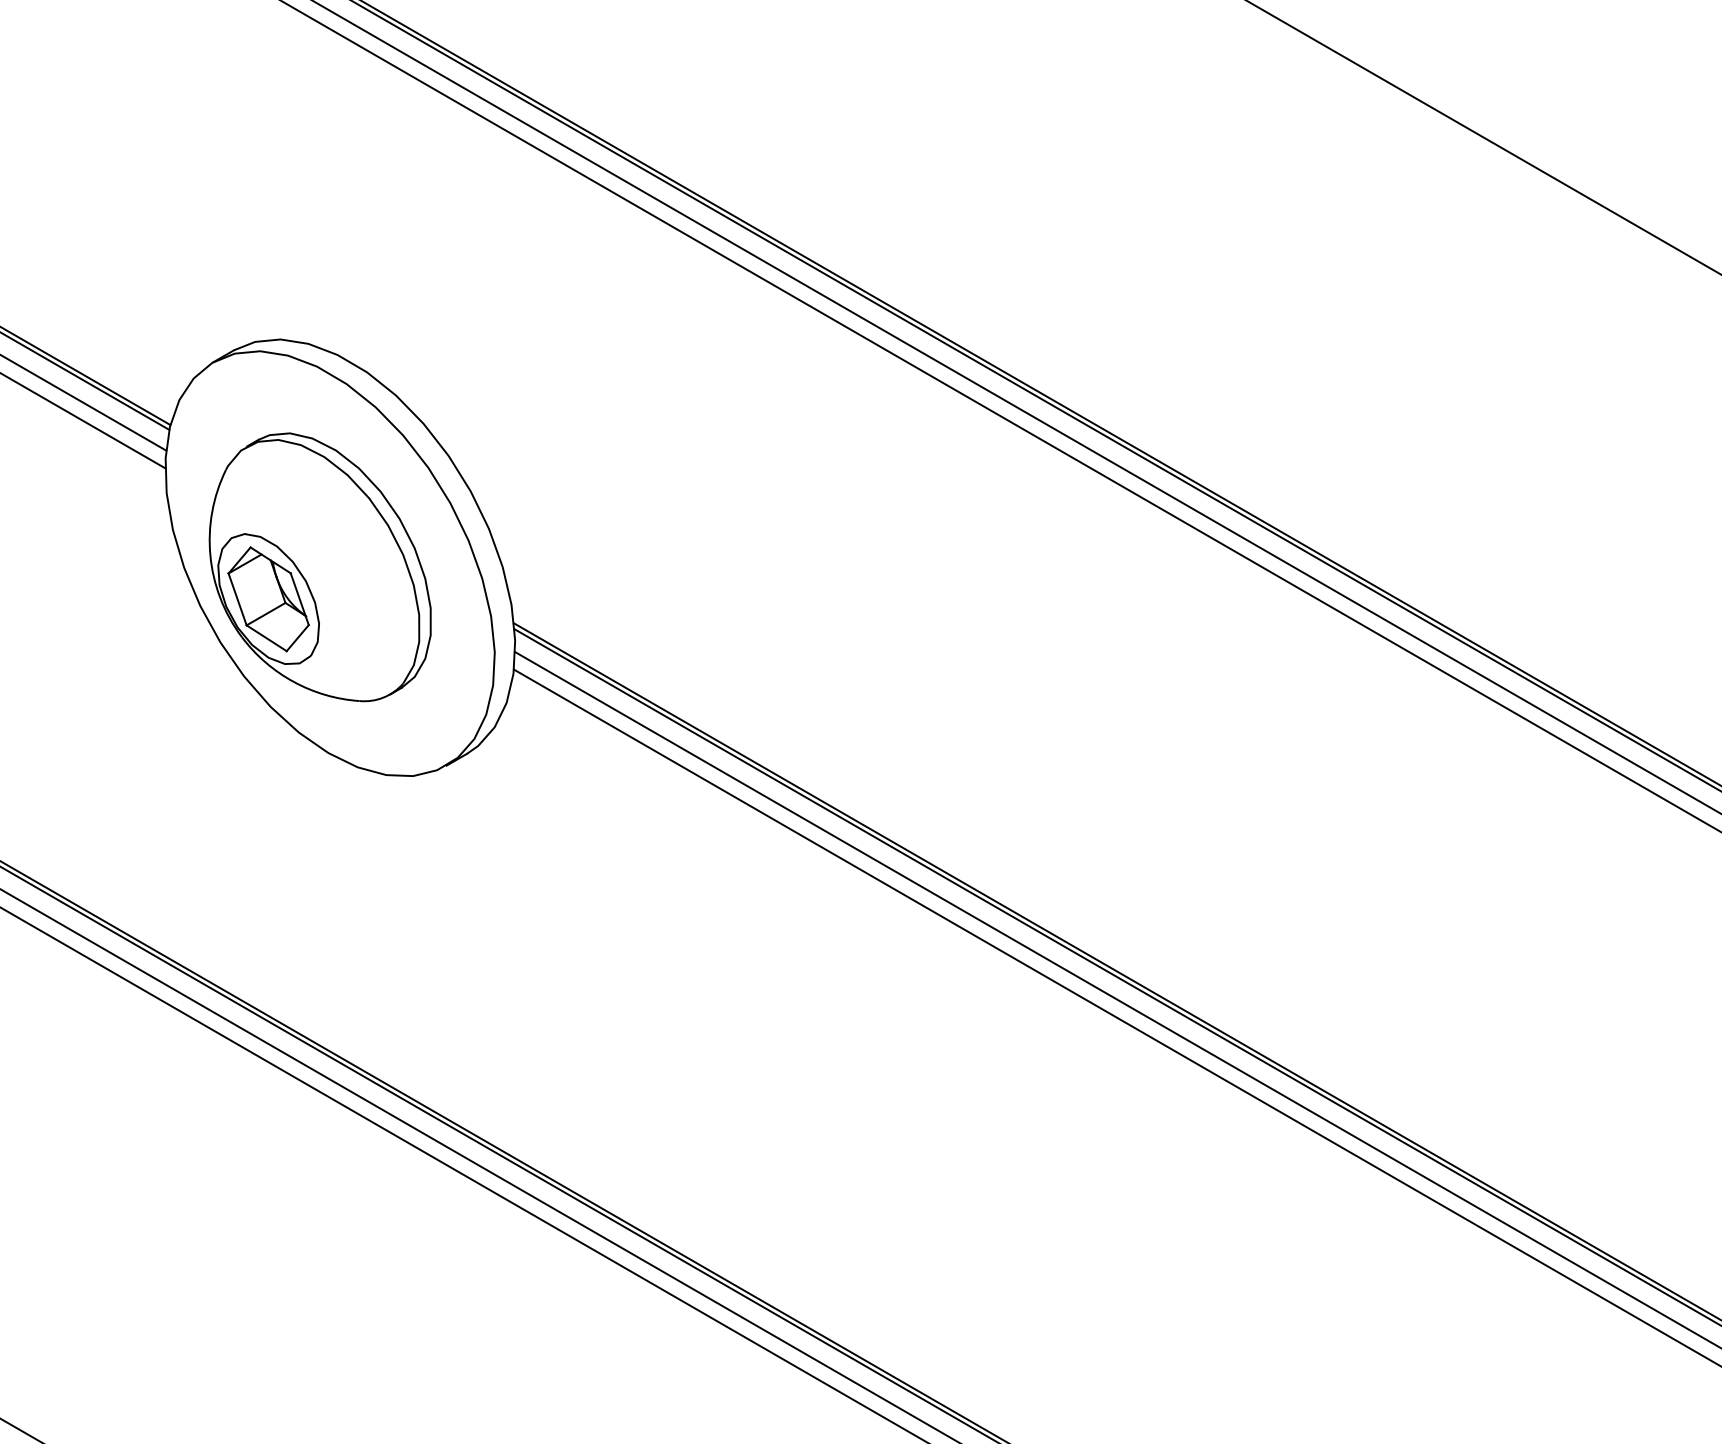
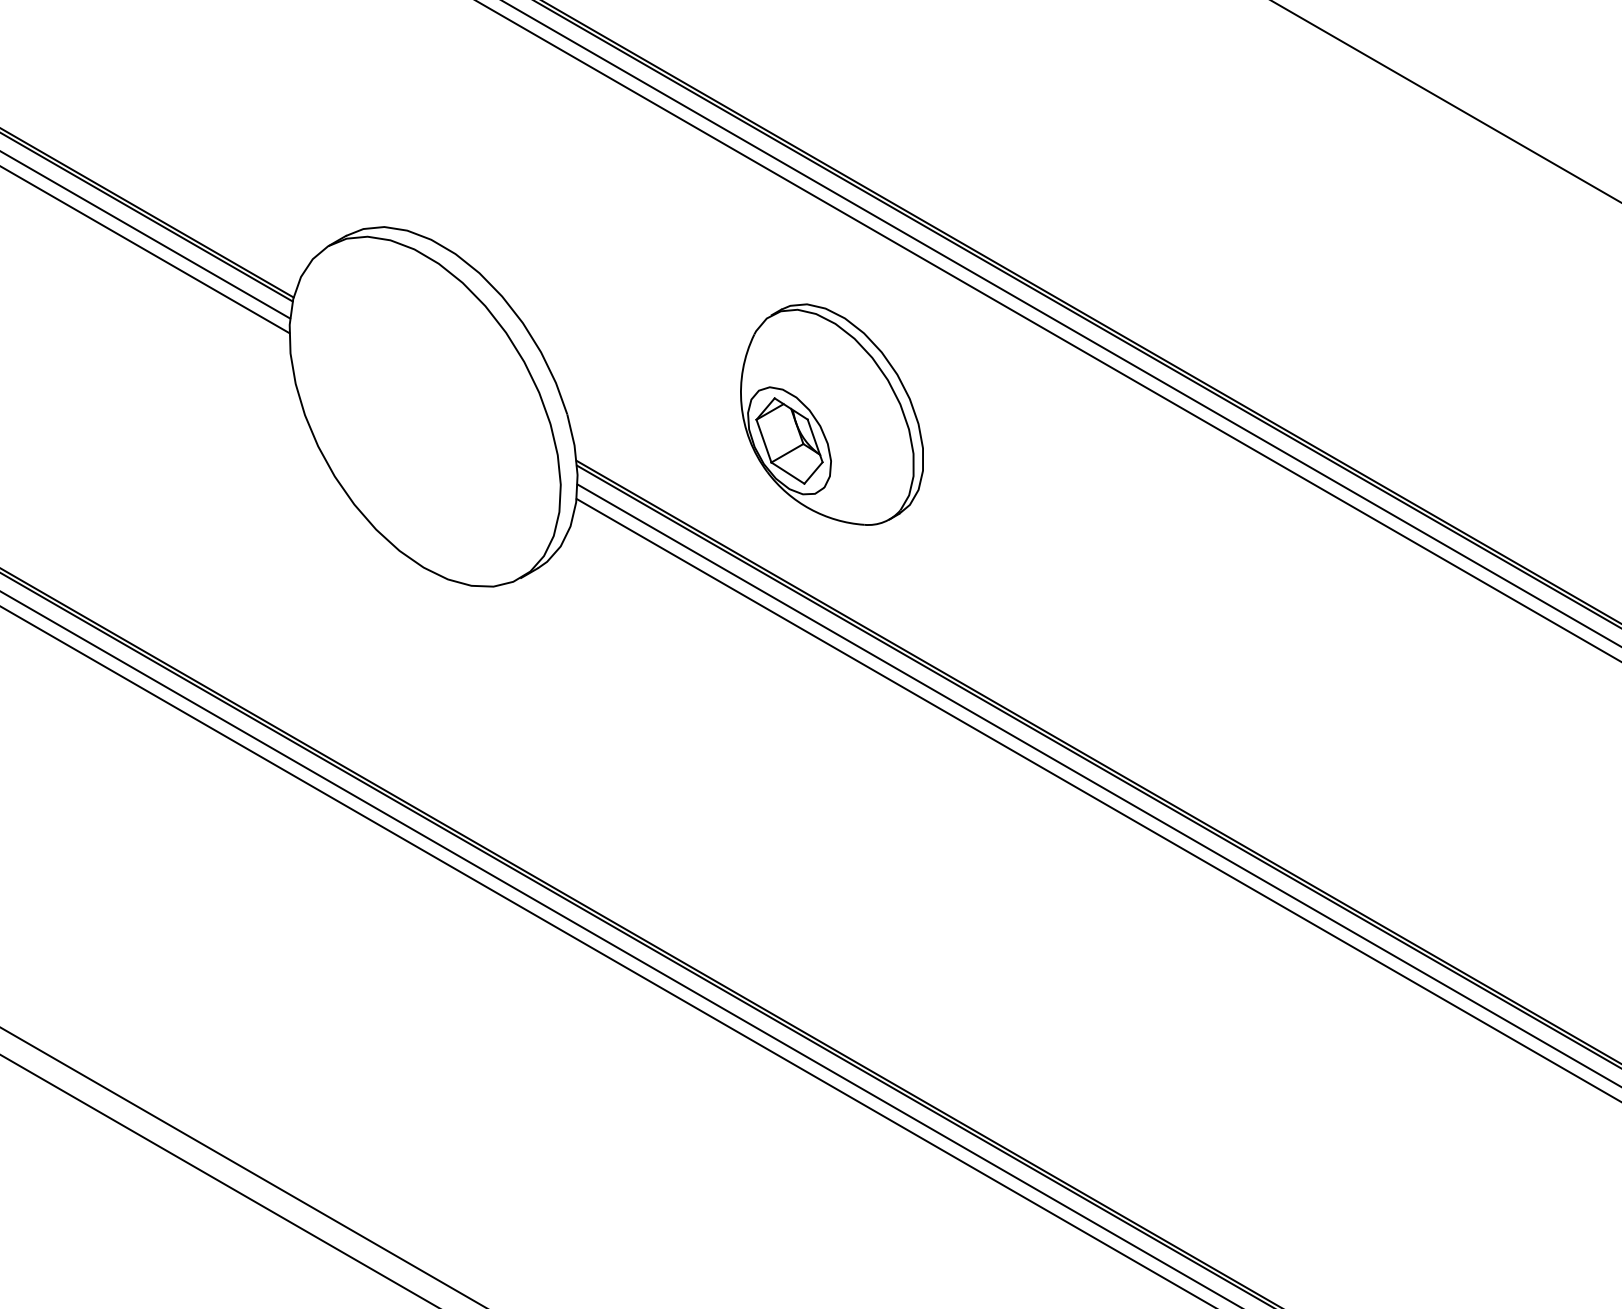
part: (319, 567) -> (831, 414), moved

